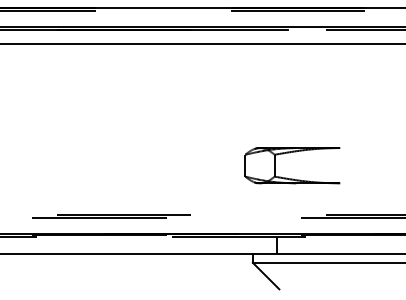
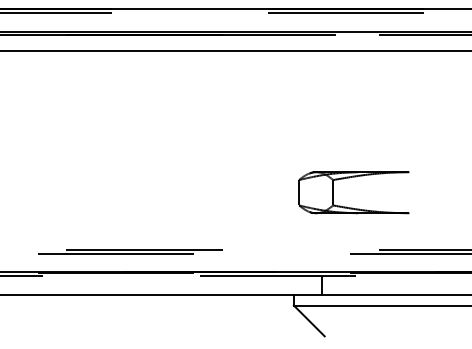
part: (289, 153) -> (350, 178), moved

